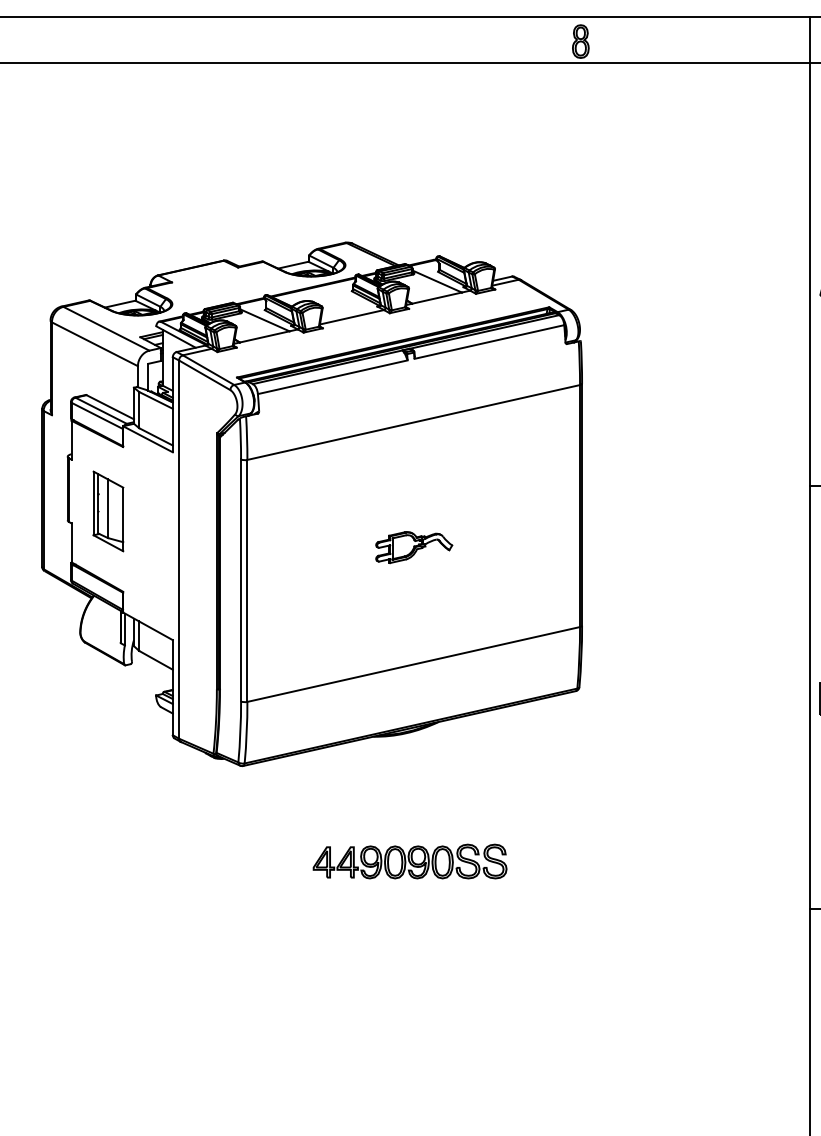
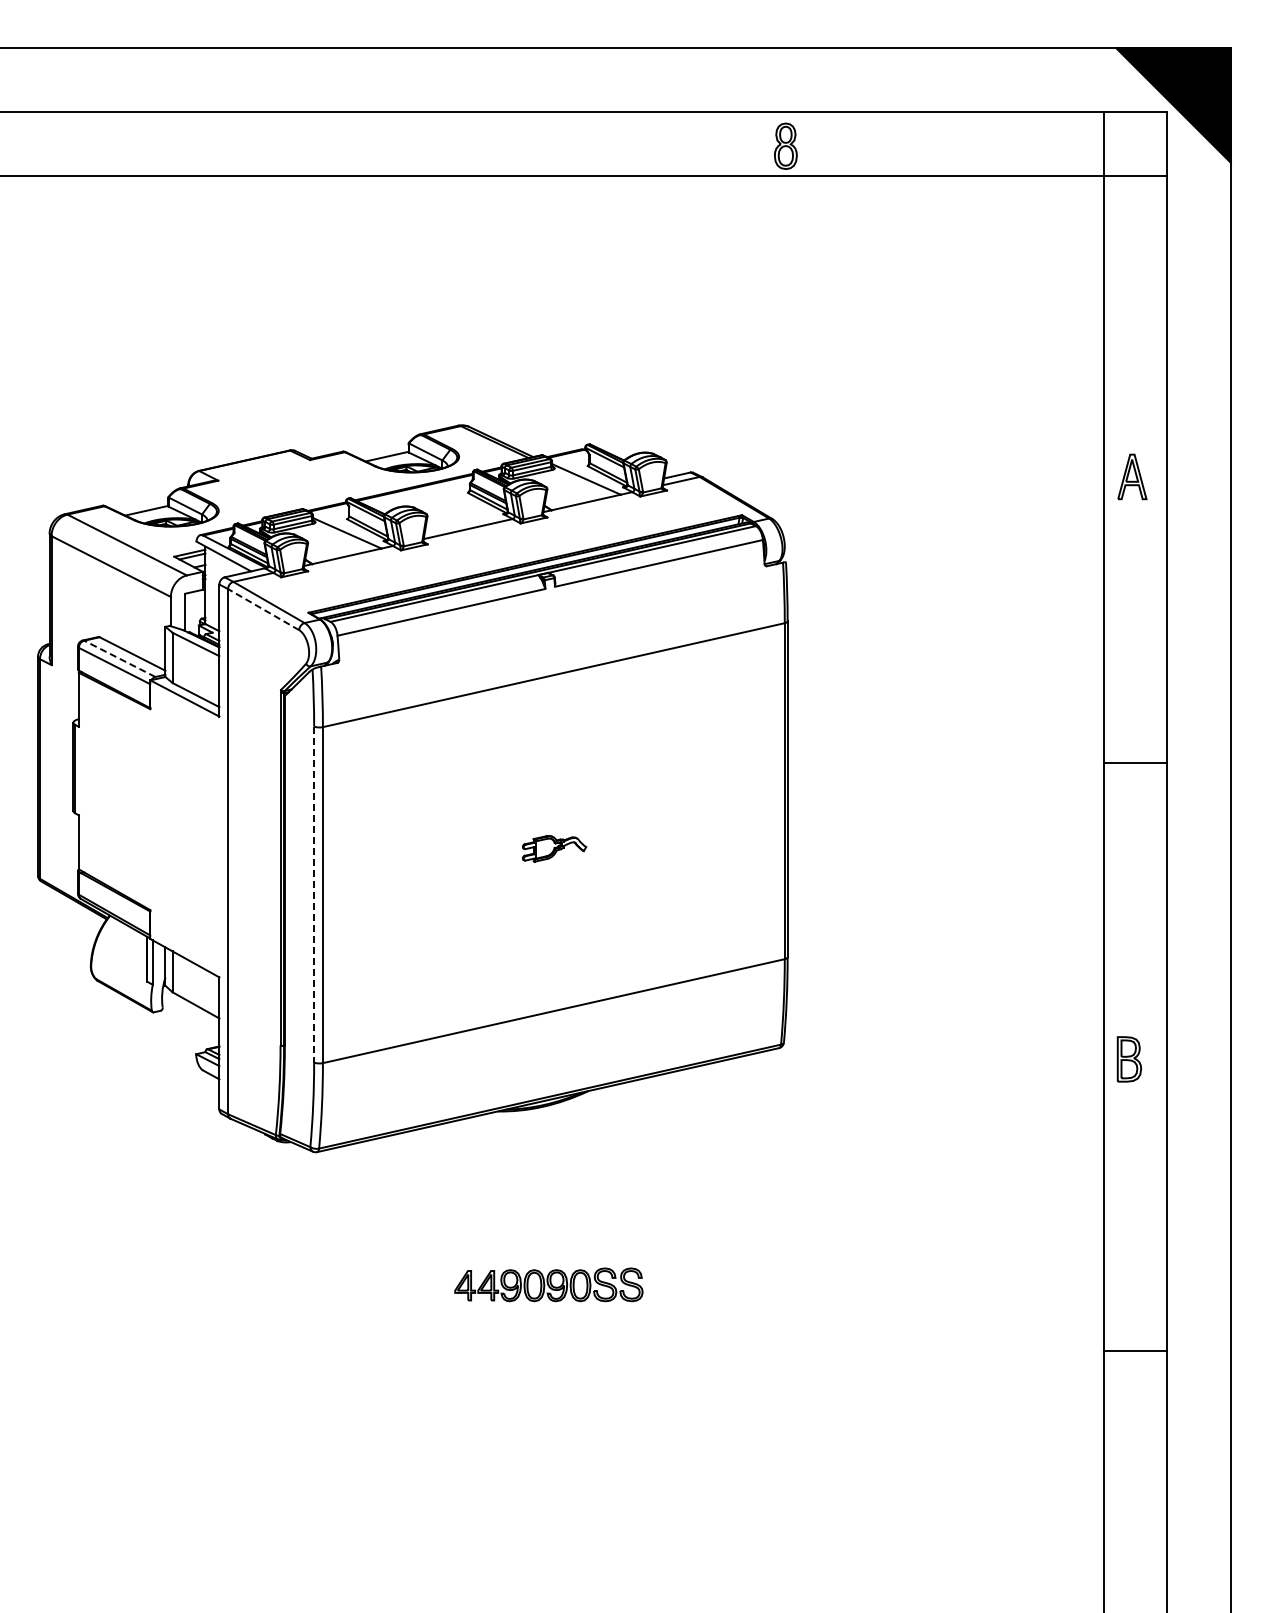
line: (204, 375) -> (263, 609), solid -> dashed
line: (100, 410) -> (119, 658), solid -> dashed
part: (108, 511) -> (129, 798), removed
part: (414, 547) -> (554, 848), size x0.6
line: (241, 580) -> (314, 894), solid -> dashed
part: (409, 861) -> (548, 1284), size x0.7

